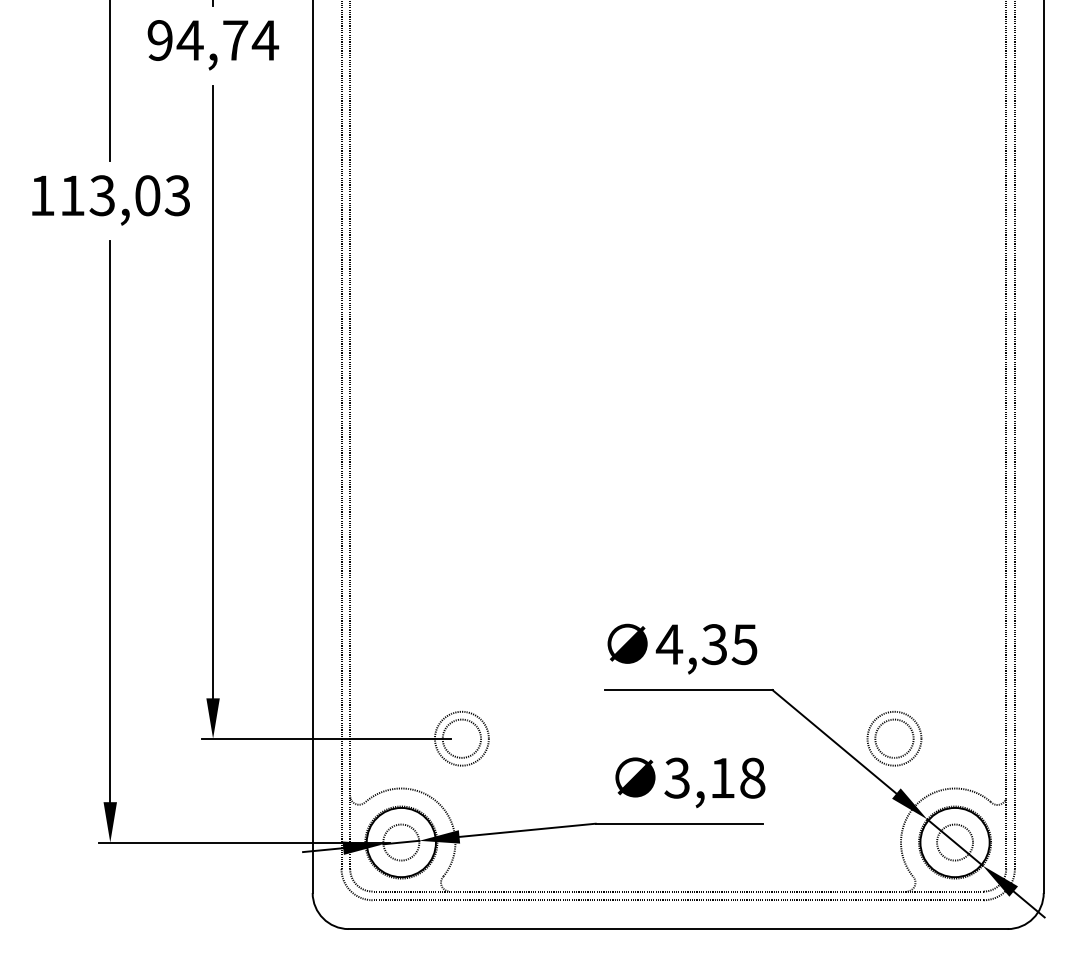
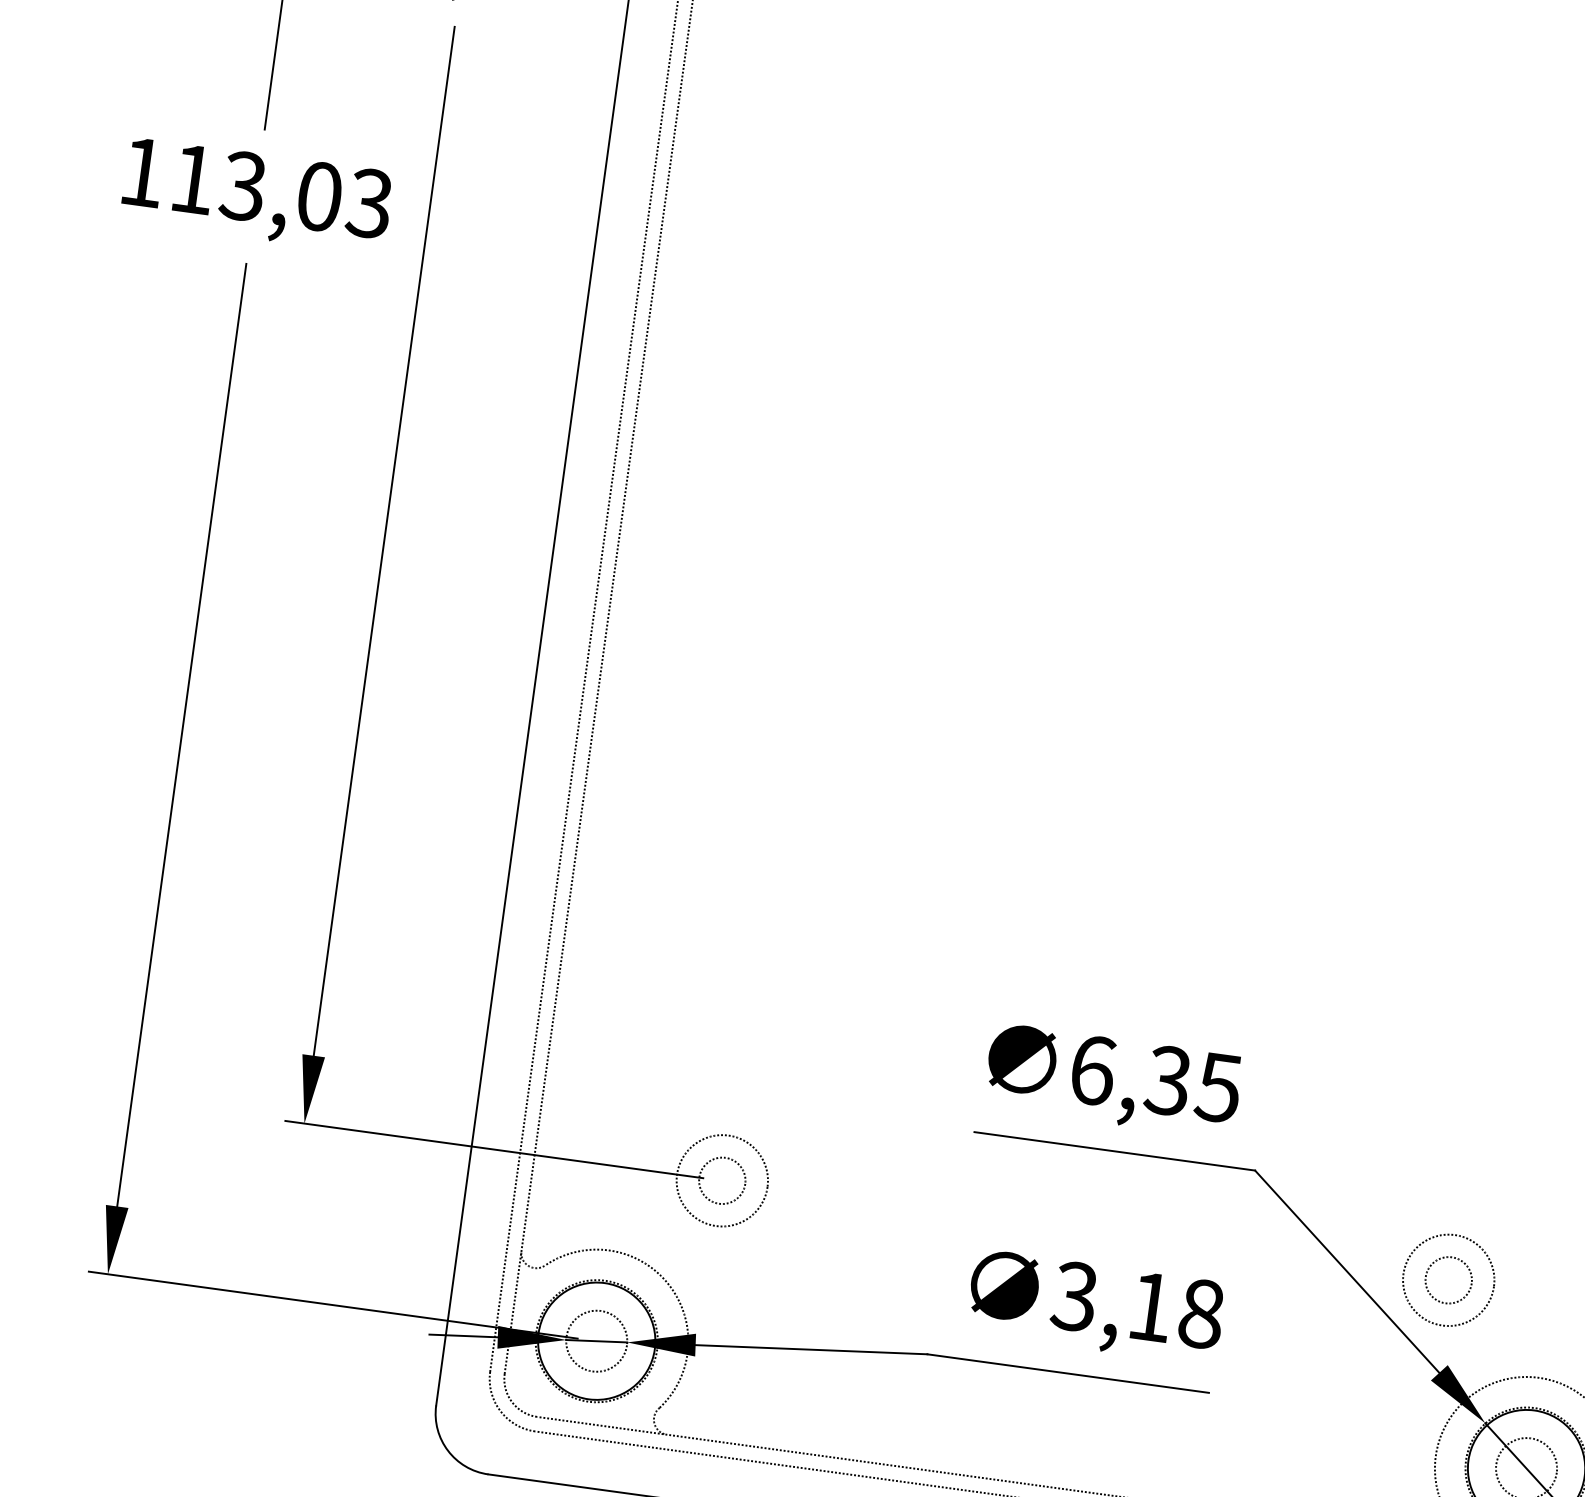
text: (669, 644) -> (1092, 1070), 4,35 -> 6,35
circle: (461, 738) -> (721, 1180), size x0.71
circle: (894, 738) -> (1448, 1279), size x0.71

